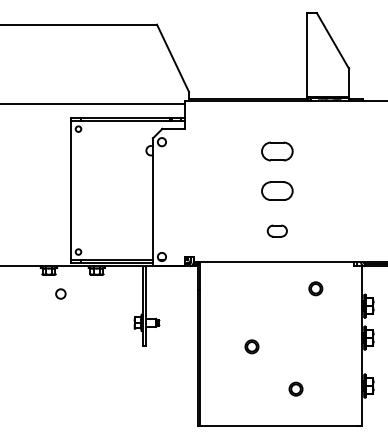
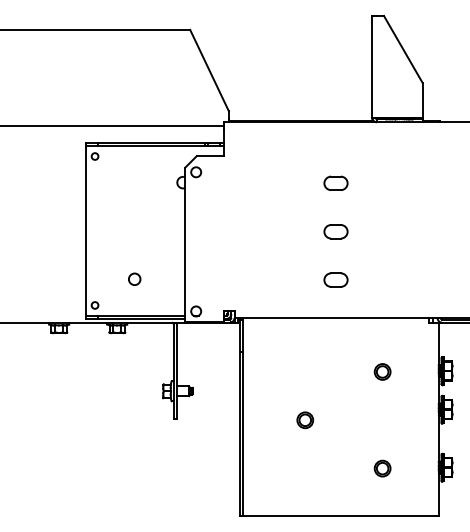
part: (276, 150) -> (335, 182), size x0.62
part: (276, 191) -> (335, 231), size x0.62
part: (315, 288) -> (382, 371), moved
circle: (60, 293) -> (134, 278), moved
part: (295, 389) -> (382, 468), moved

